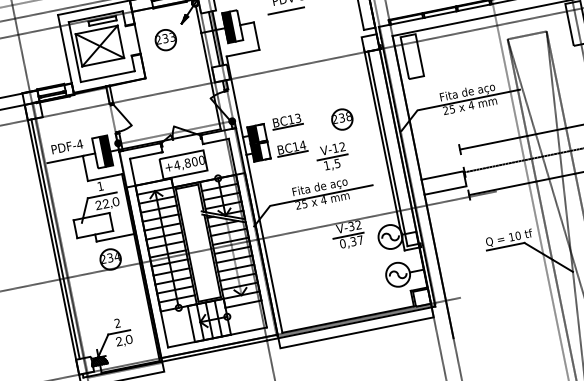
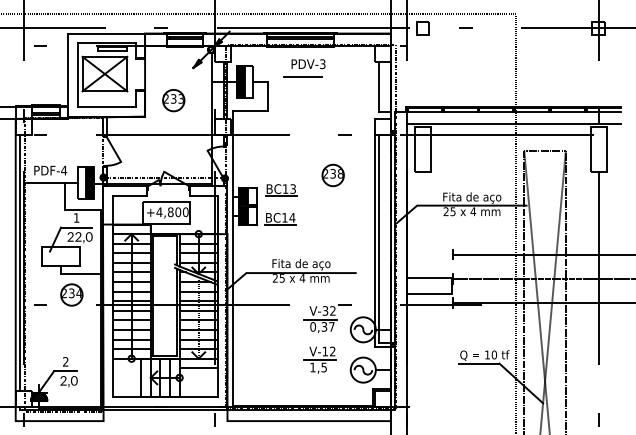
part: (165, 40) -> (173, 100), moved
part: (341, 119) -> (332, 175), moved
part: (331, 156) -> (319, 359), moved

